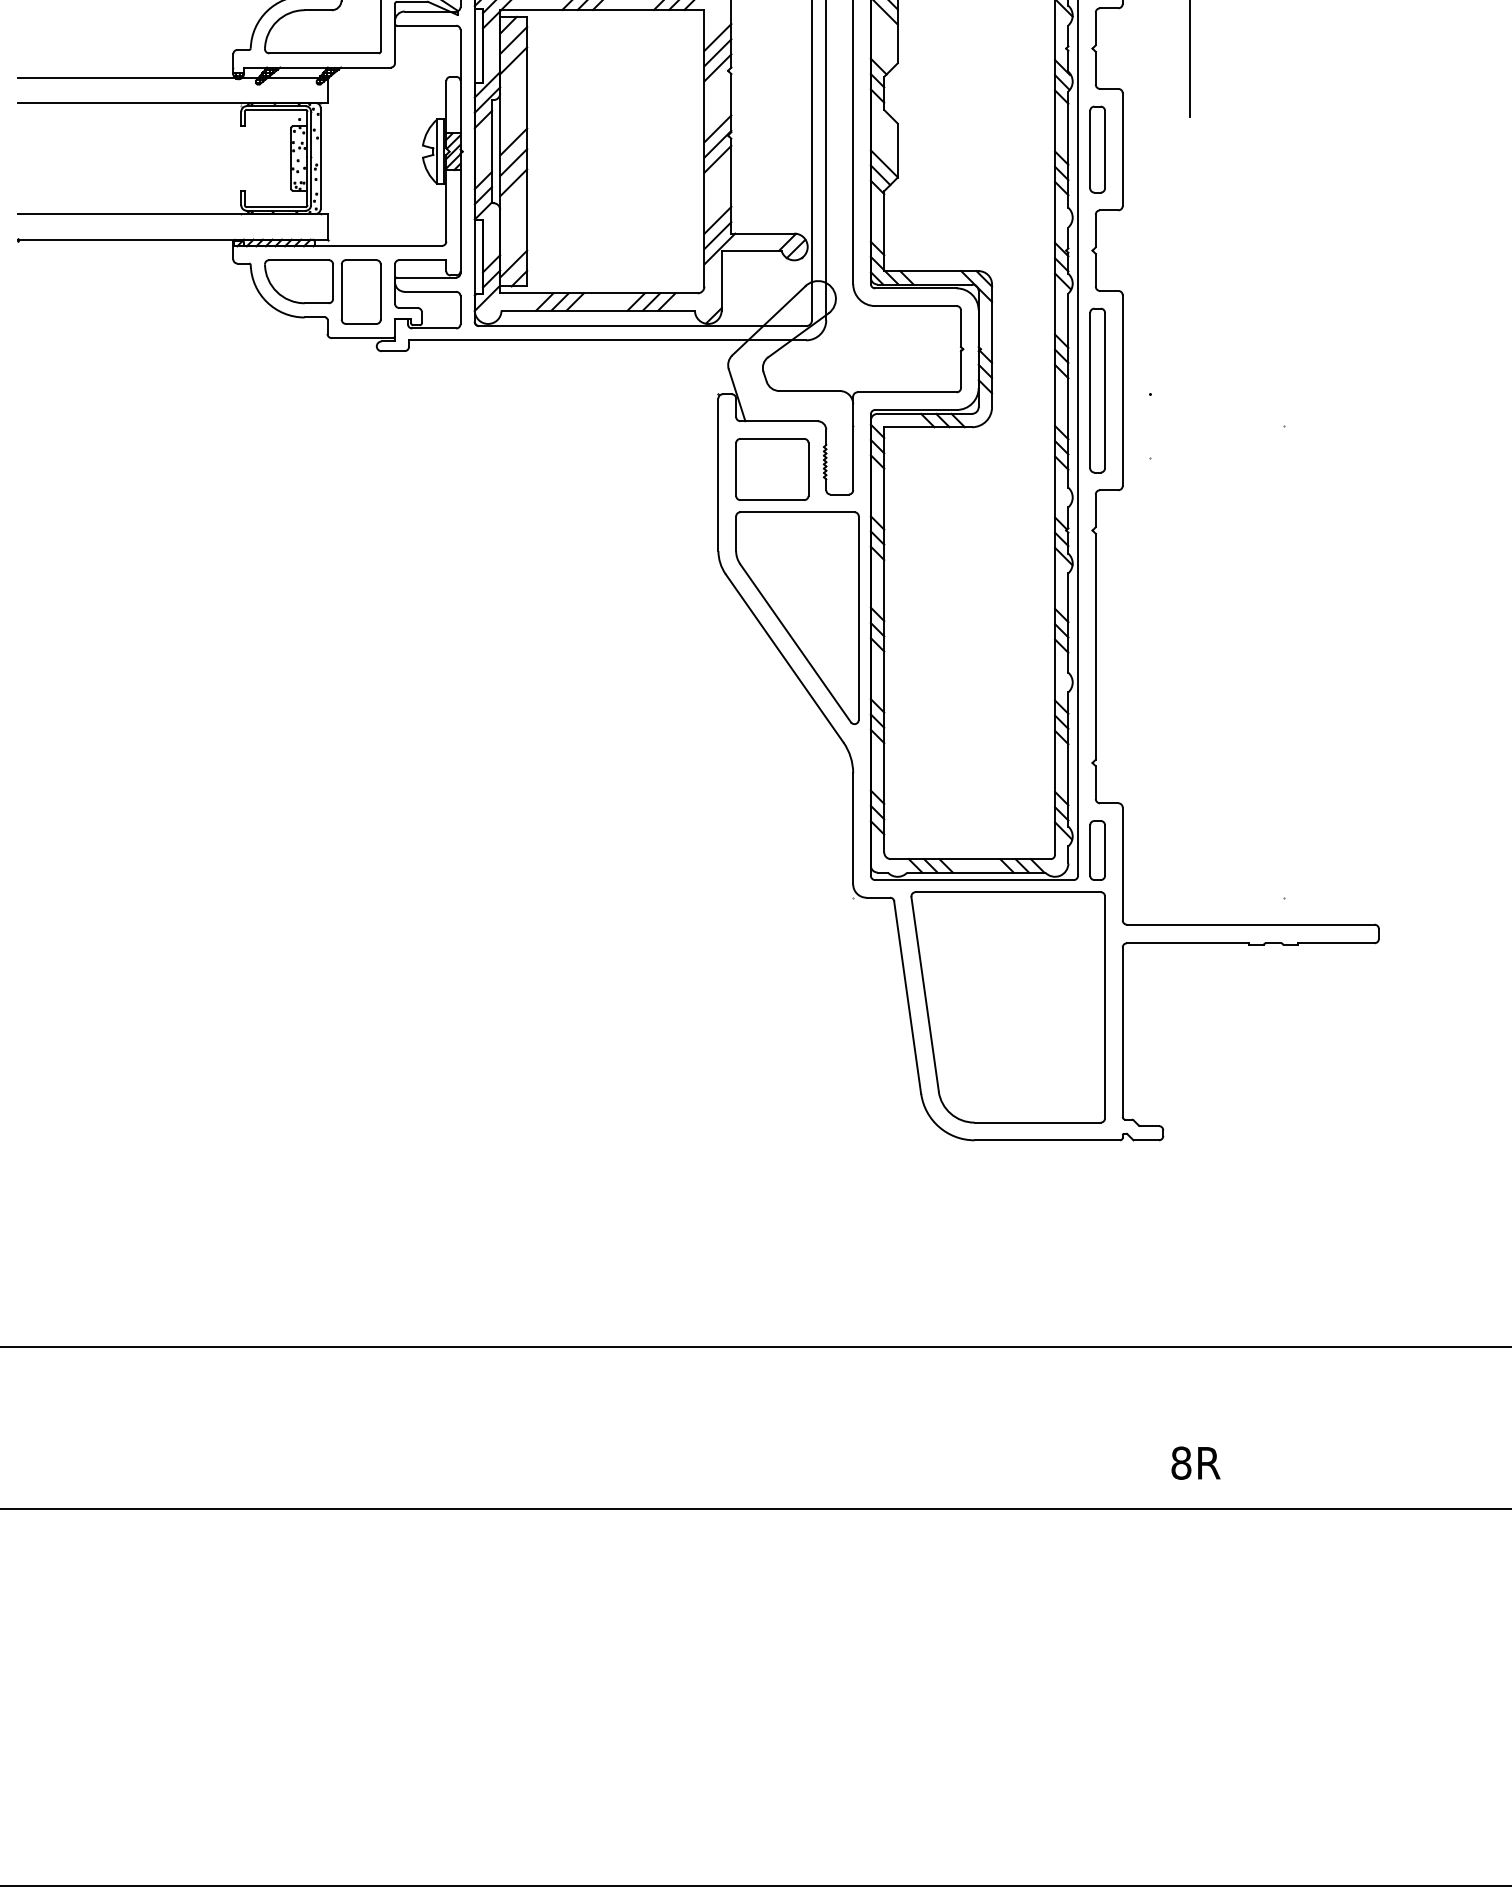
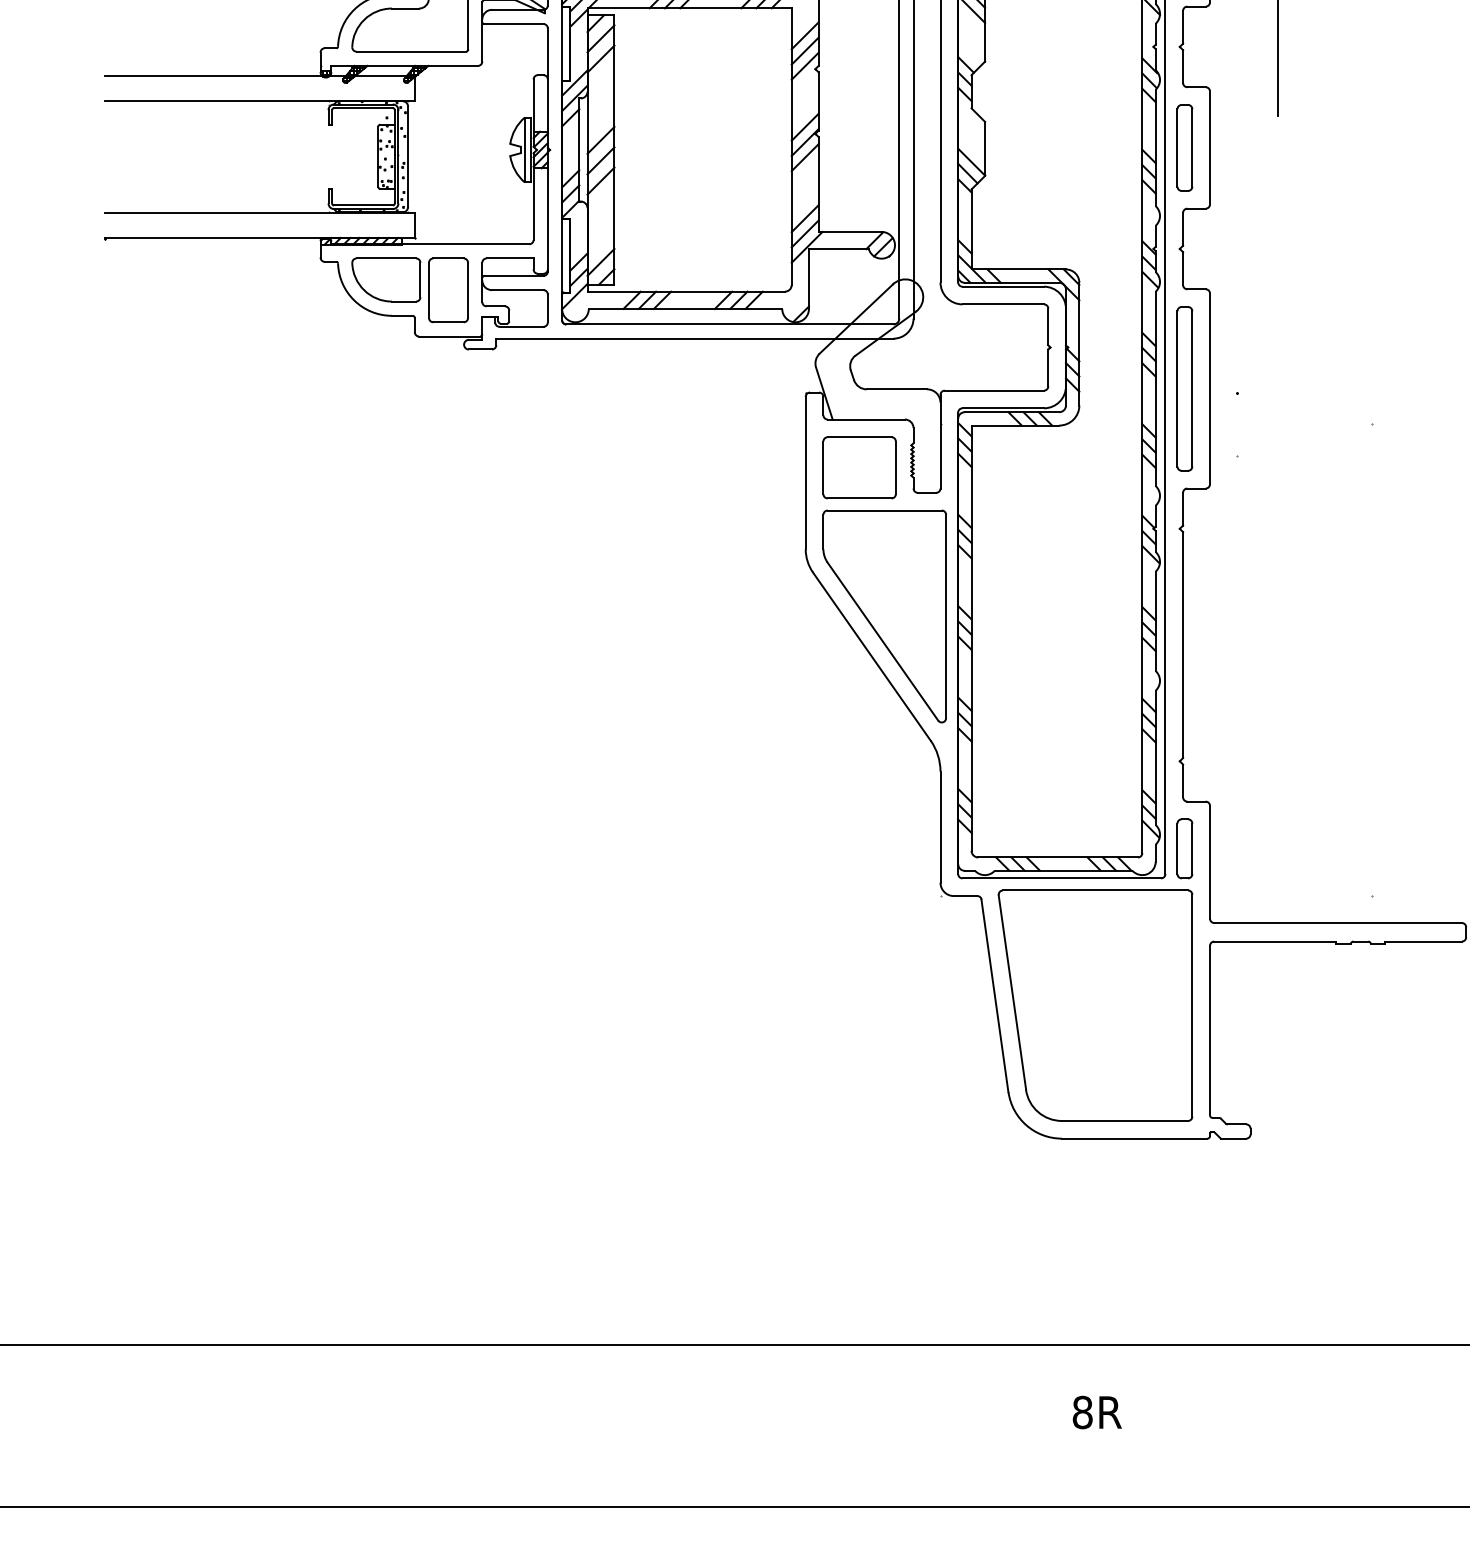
text: (1195, 1462) -> (1096, 1411), moved

